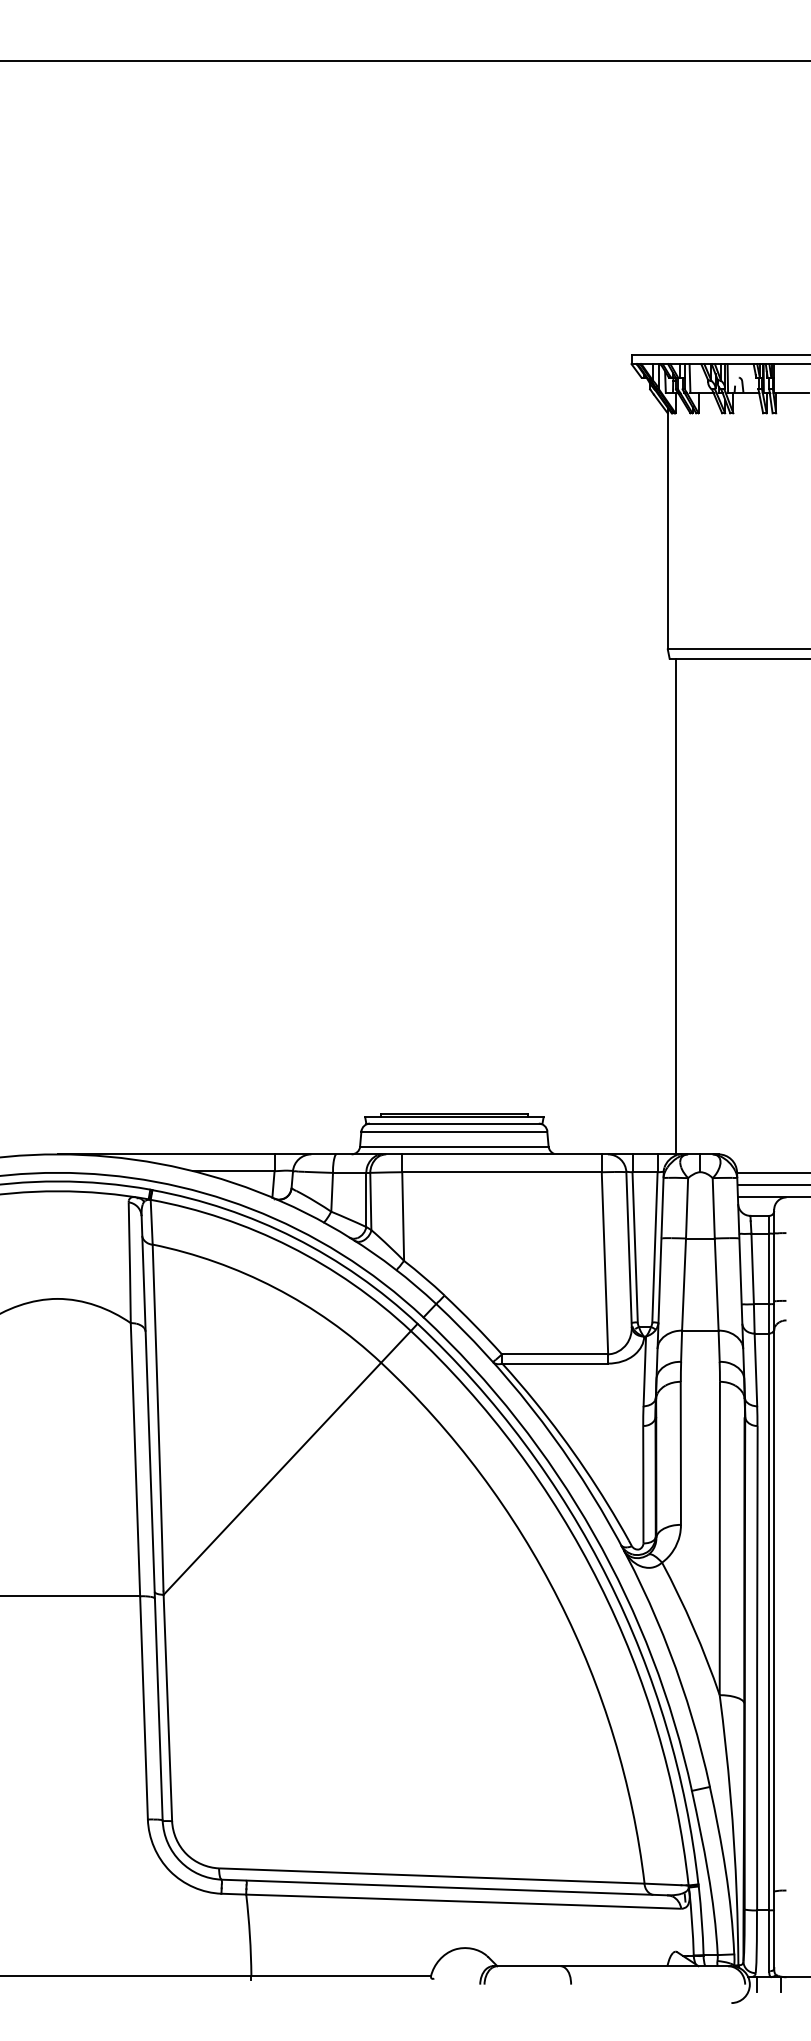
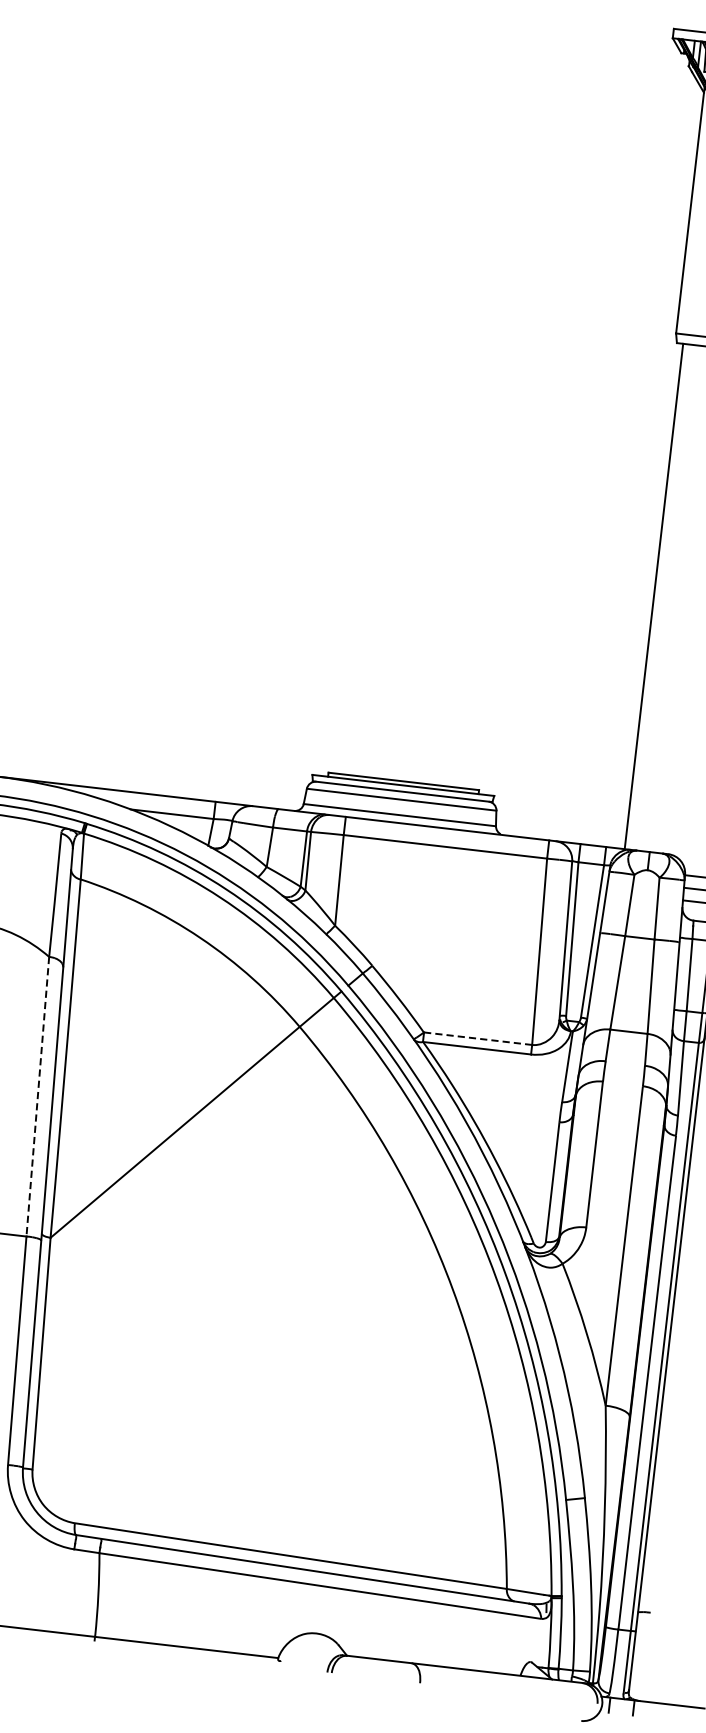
line: (555, 1354) -> (478, 1038), solid -> dashed
line: (135, 1459) -> (37, 1096), solid -> dashed

